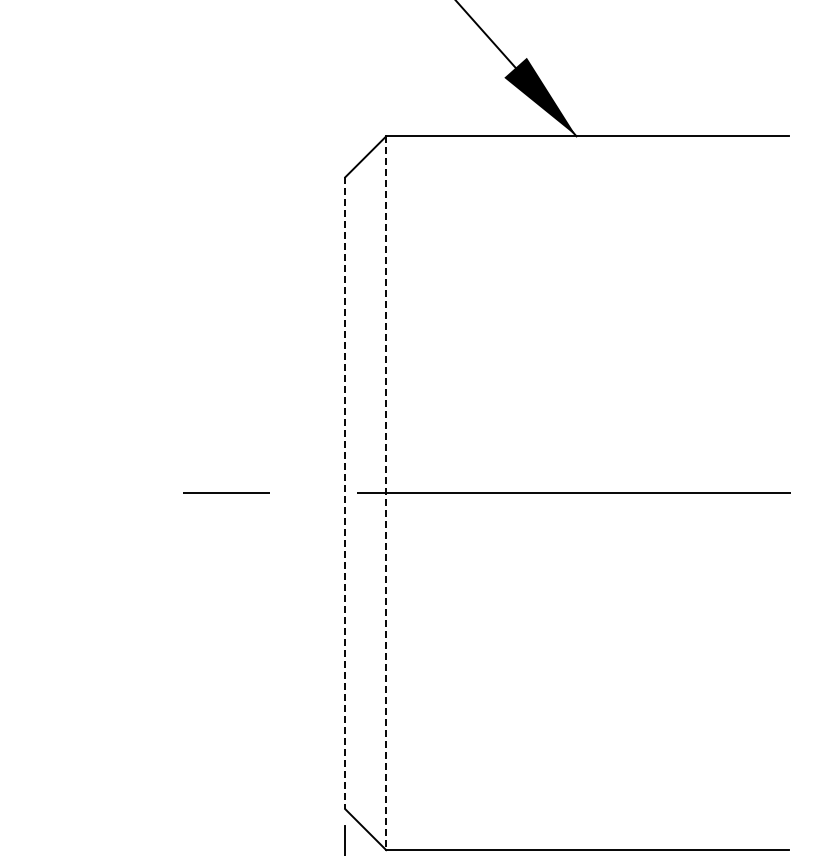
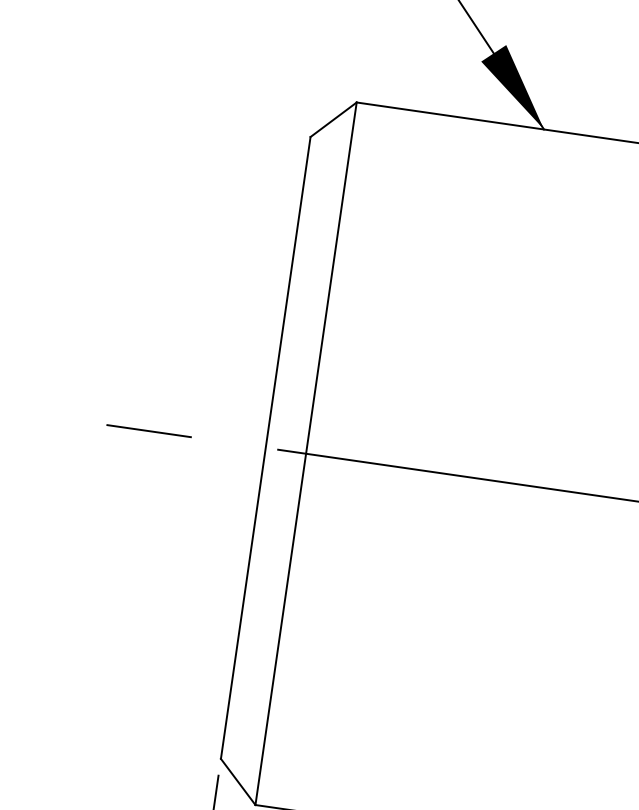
line: (345, 493) -> (265, 448), dashed -> solid
line: (386, 493) -> (306, 454), dashed -> solid

